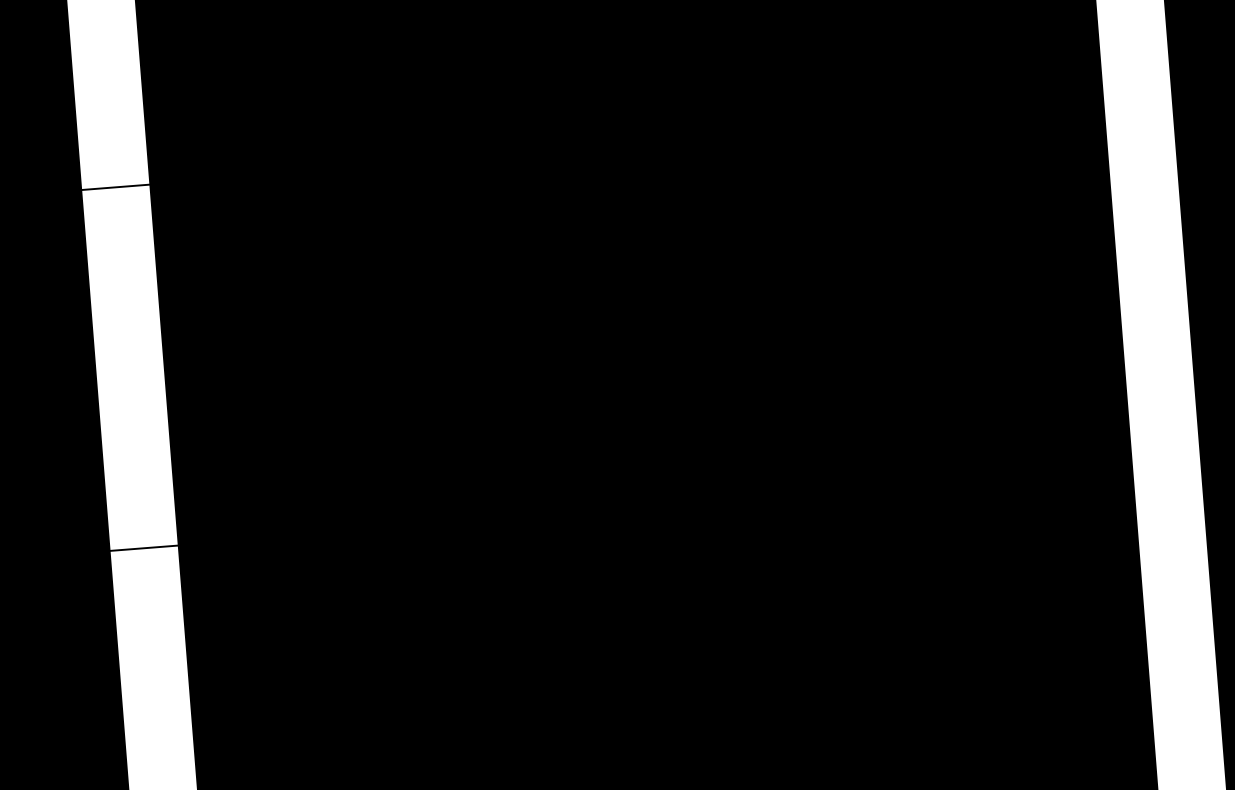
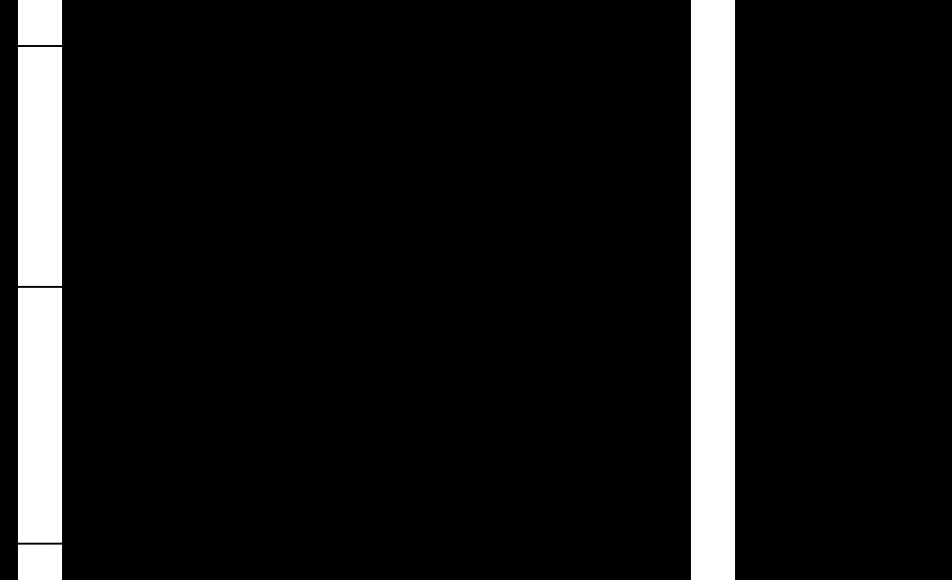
line: (115, 187) -> (39, 46), moved
line: (143, 547) -> (39, 286), moved

